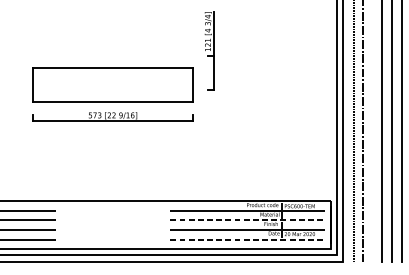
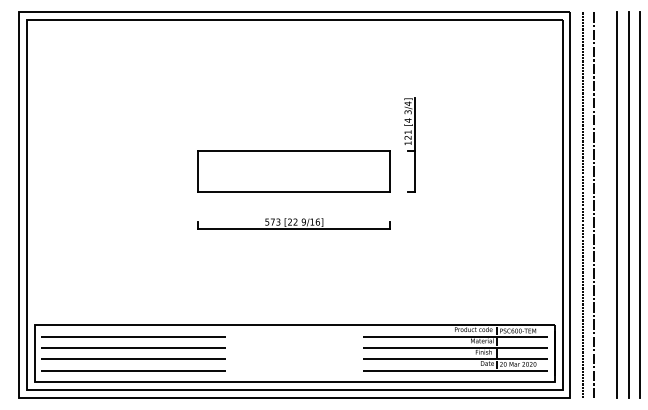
part: (112, 84) -> (293, 171), moved
line: (247, 220) -> (455, 347), dashed -> solid
line: (247, 239) -> (455, 370), dashed -> solid

